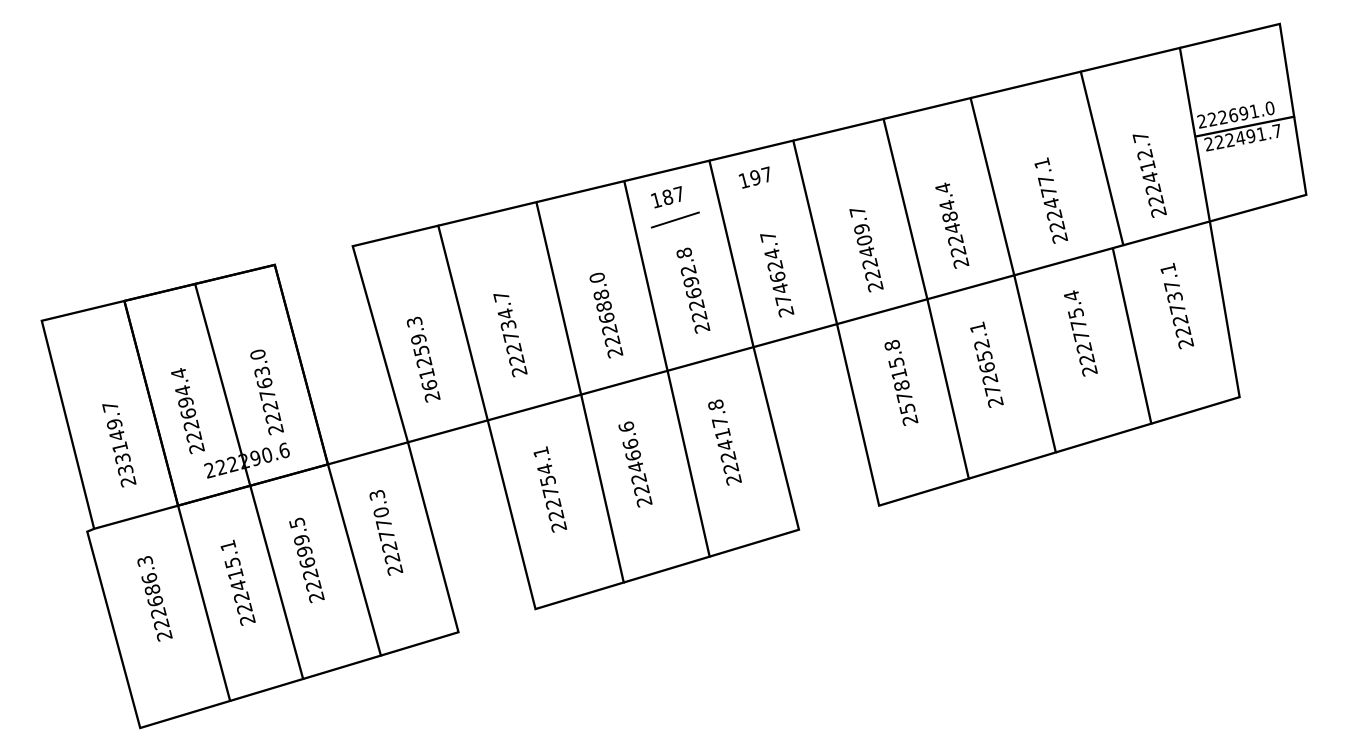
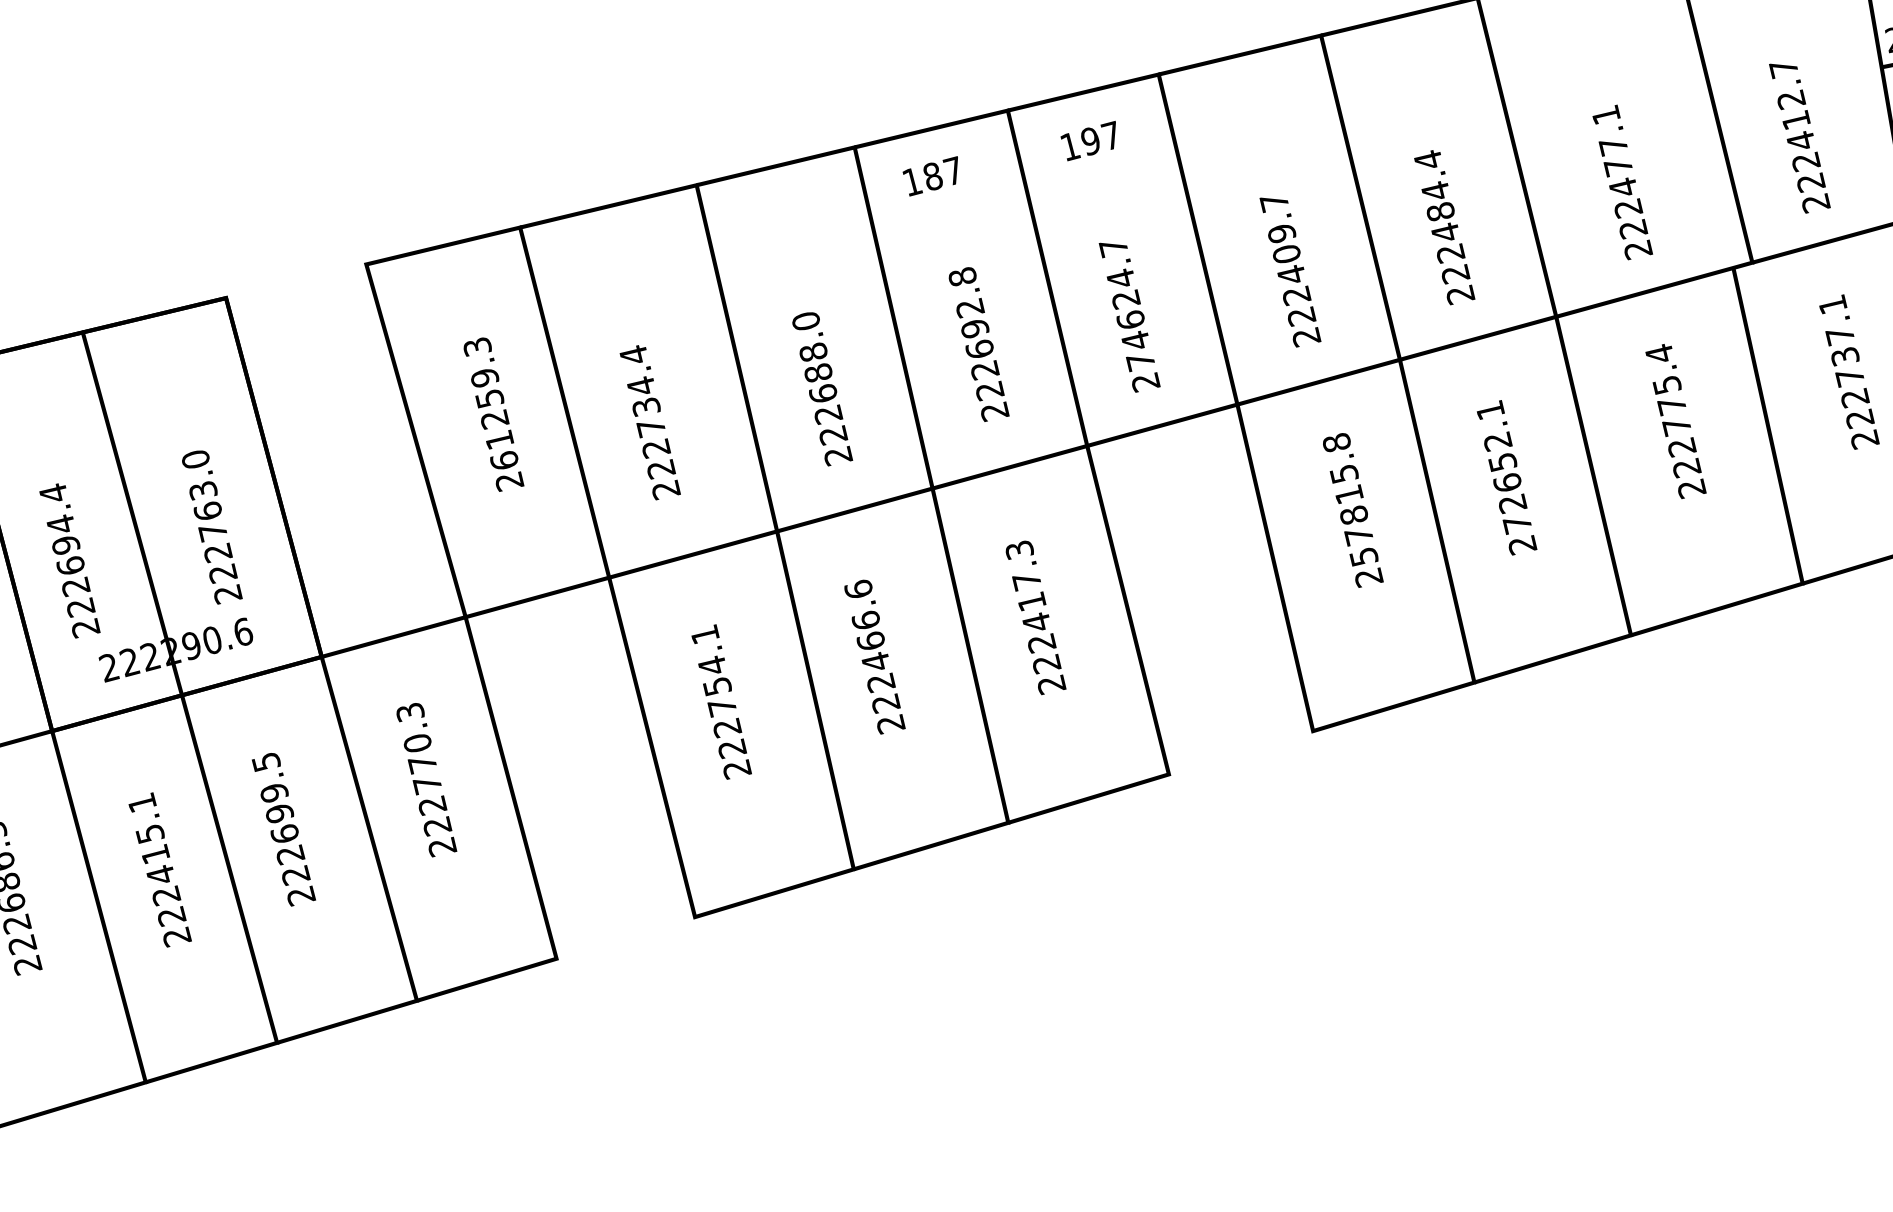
line: (674, 219) -> (945, 216), removed
text: (501, 296) -> (633, 354), 222734.7 -> 222734.4
text: (423, 359) -> (493, 414), moved
text: (715, 404) -> (1018, 549), 222417.8 -> 222417.3

